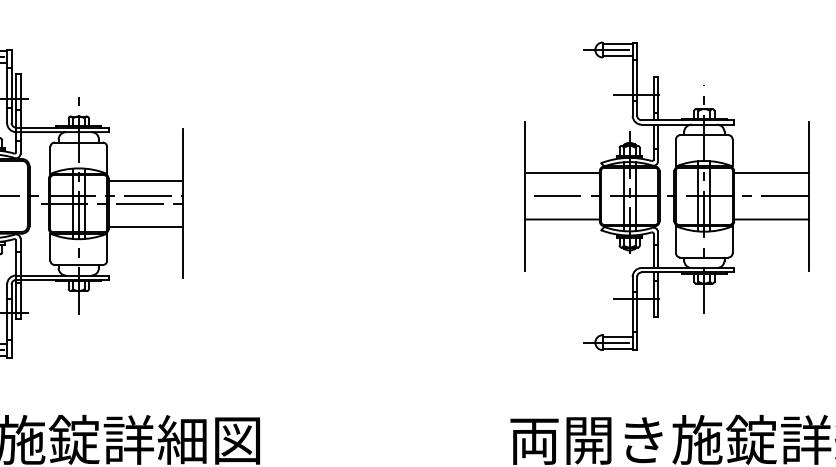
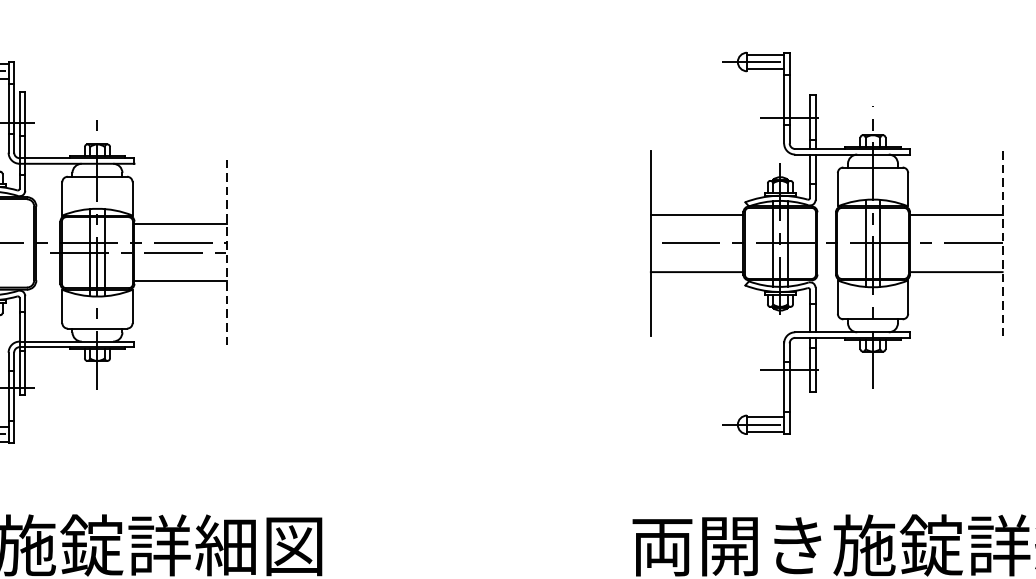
line: (808, 196) -> (1002, 243), solid -> dashed
line: (183, 203) -> (227, 252), solid -> dashed

